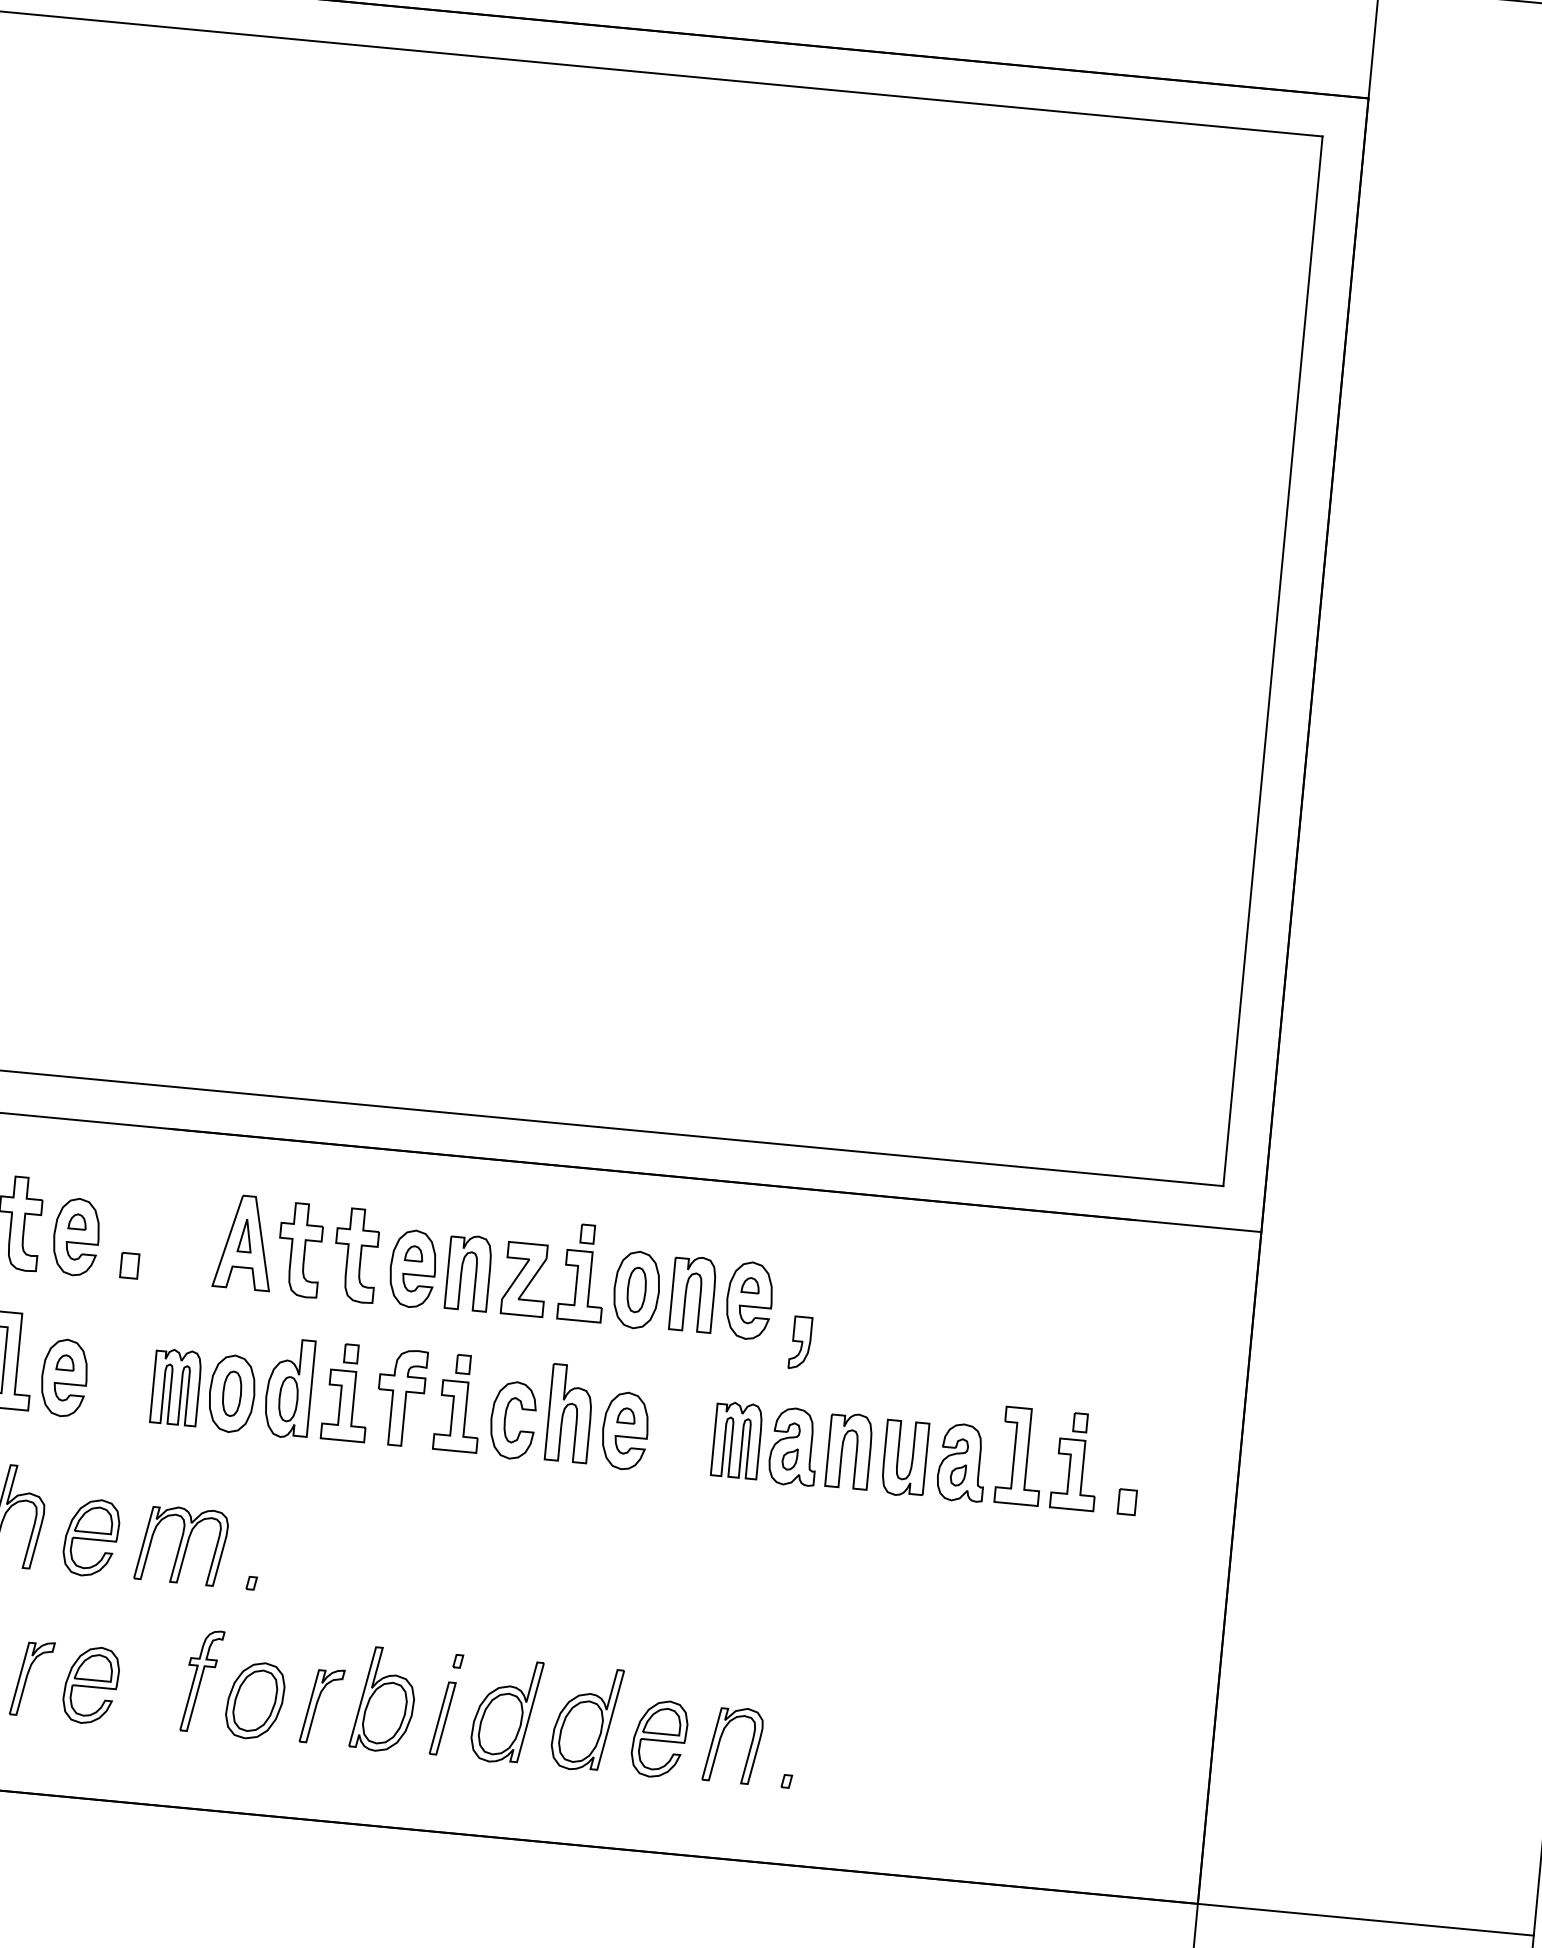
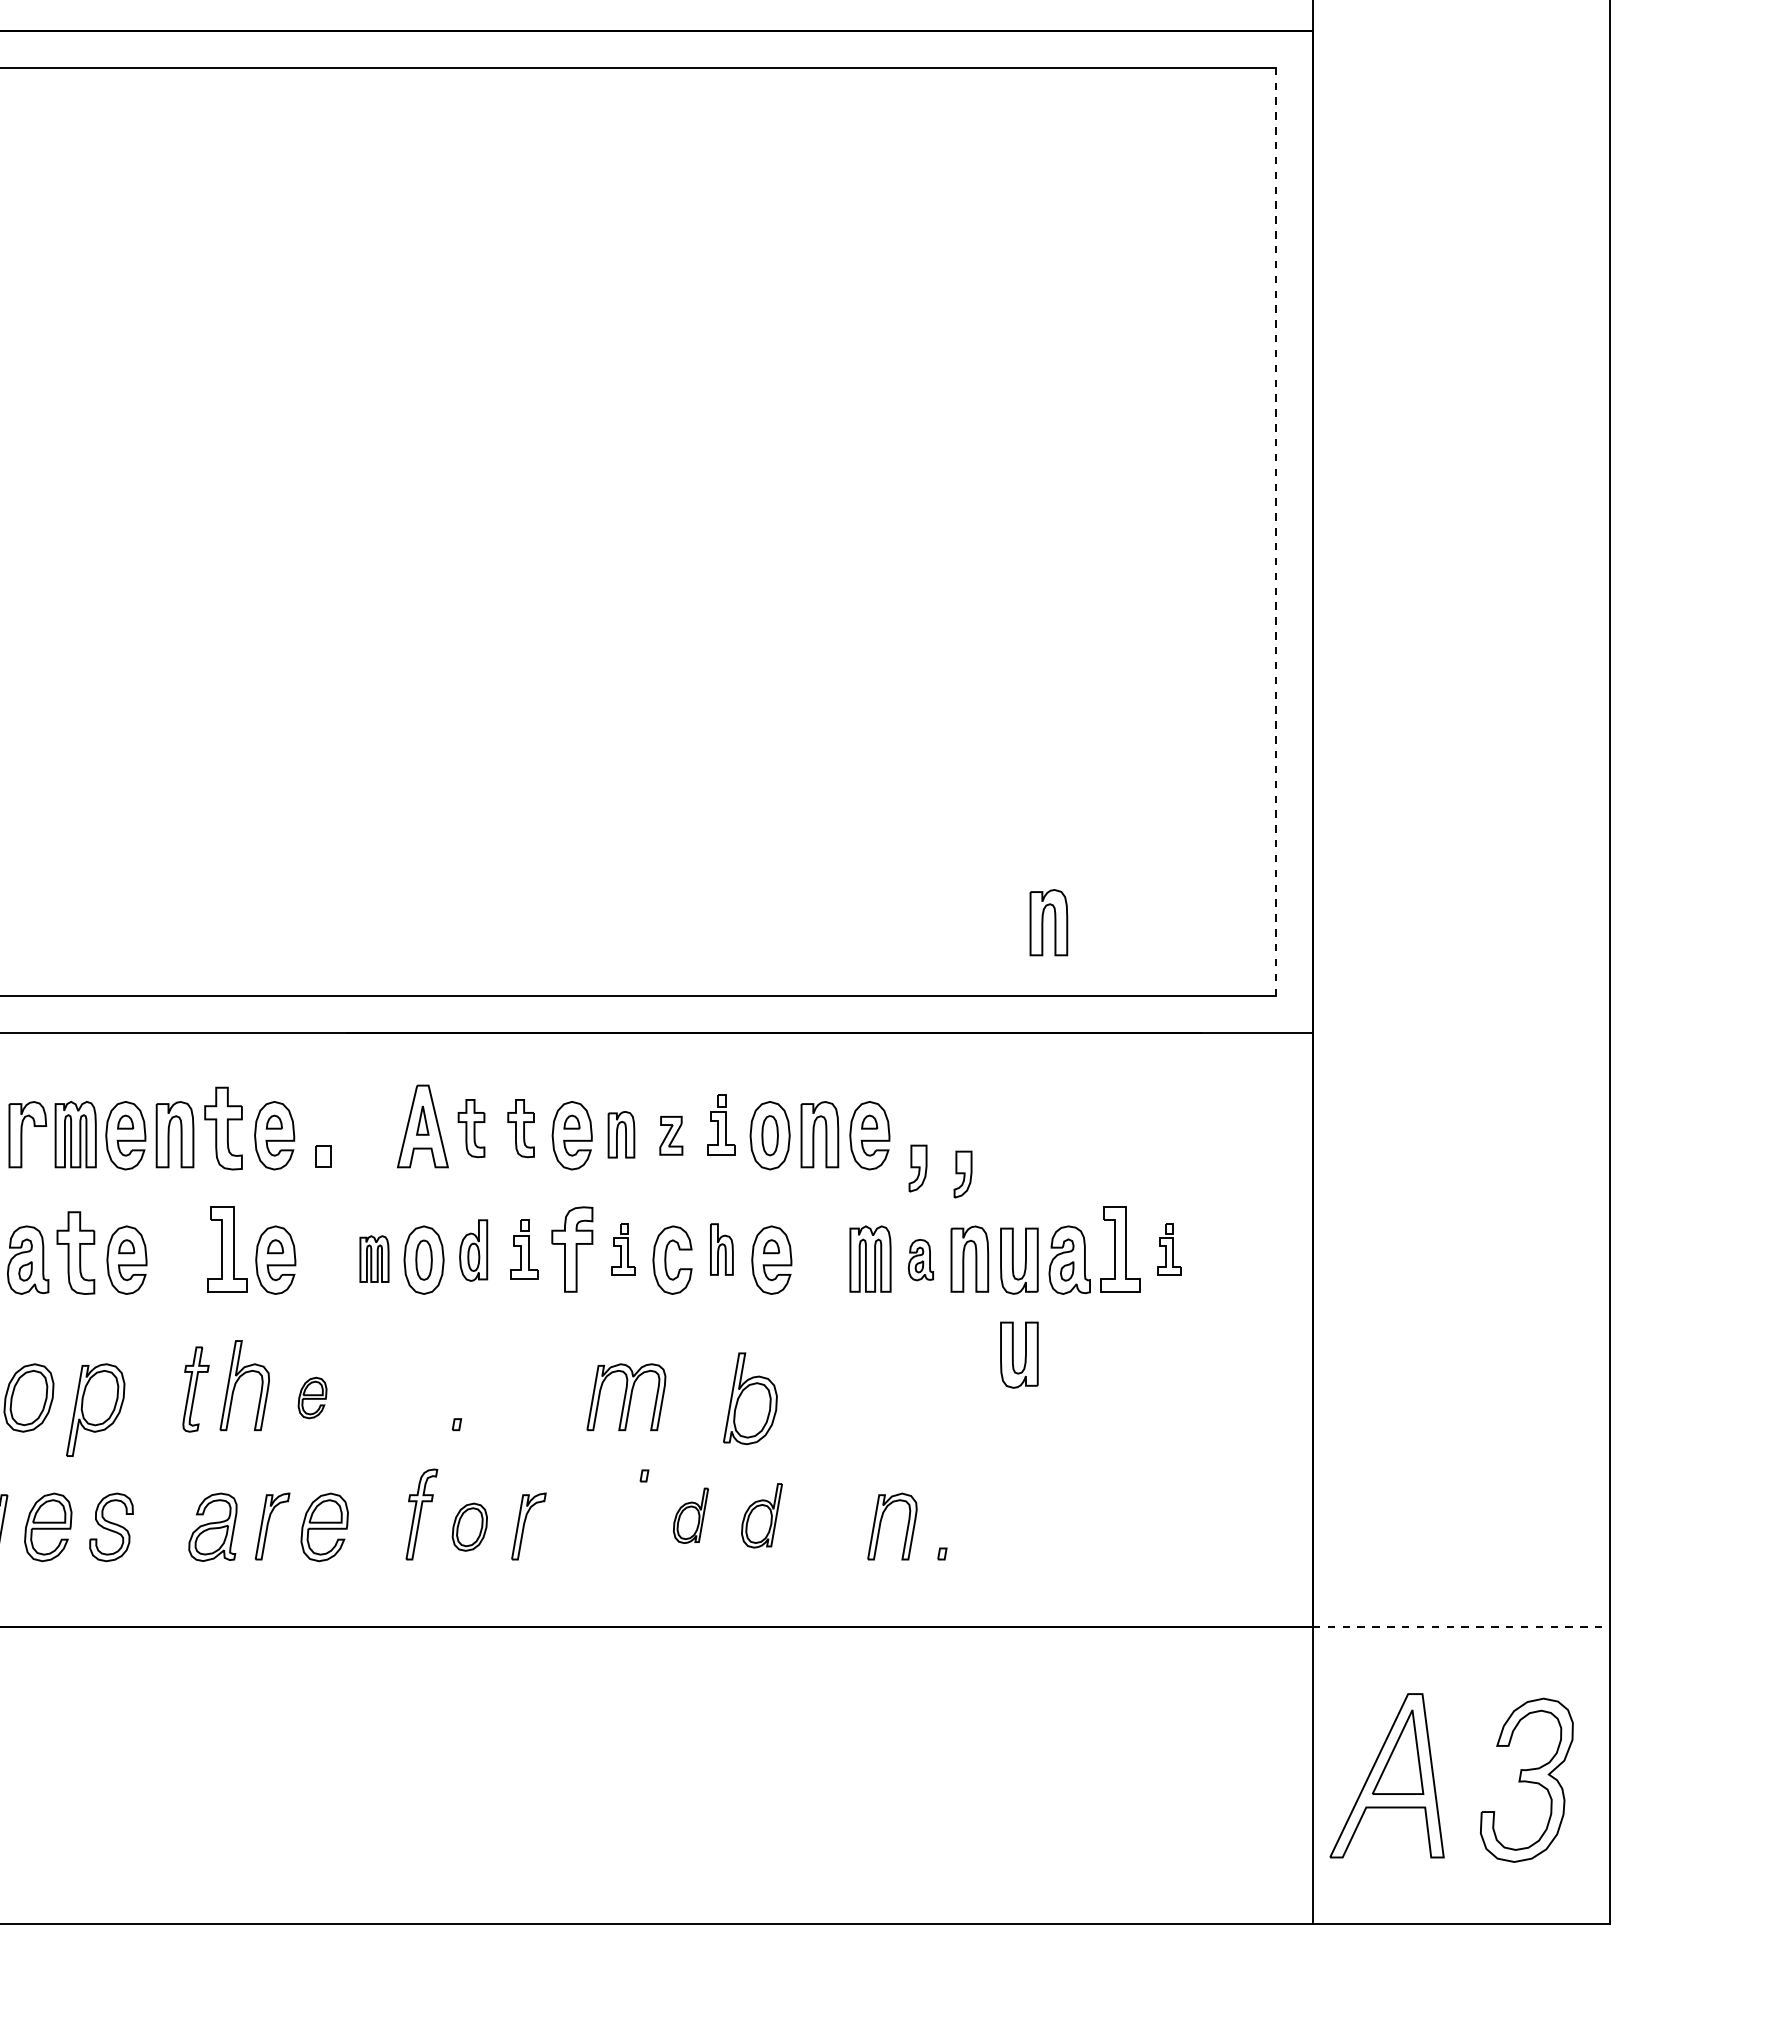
line: (1272, 661) -> (1275, 532), solid -> dashed
part: (974, 1078) -> (1048, 922), added
part: (299, 1249) -> (471, 1128), size x0.7
part: (355, 1255) -> (520, 1128), size x0.7
part: (468, 1272) -> (621, 1134), size x0.7
part: (582, 1272) -> (721, 1124), size x0.7
part: (525, 1279) -> (671, 1135), size x0.6
part: (850, 1354) -> (962, 1174), added
part: (176, 1386) -> (374, 1258), size x0.7
part: (289, 1388) -> (473, 1250), size x0.7
part: (346, 1392) -> (524, 1249), size x0.7
part: (458, 1403) -> (623, 1249), size x0.6
part: (569, 1413) -> (721, 1249), size x0.6
part: (793, 1446) -> (920, 1259), size x0.6
part: (1076, 1461) -> (1169, 1249), size x0.6
part: (1127, 1501) -> (1217, 1280), removed
part: (91, 1537) -> (312, 1397), size x0.6
part: (181, 1545) -> (626, 1397), moved
part: (895, 1564) -> (1019, 1354), added
part: (255, 1699) -> (469, 1526), size x0.7
part: (383, 1699) -> (750, 1398), moved
part: (506, 1710) -> (690, 1515), size x0.6
part: (442, 1718) -> (635, 1527), removed
part: (586, 1718) -> (761, 1515), size x0.7
part: (659, 1739) -> (827, 1527), removed
line: (1365, 1920) -> (1461, 1627), solid -> dashed

